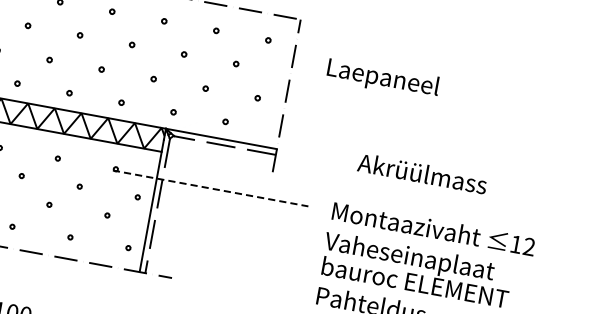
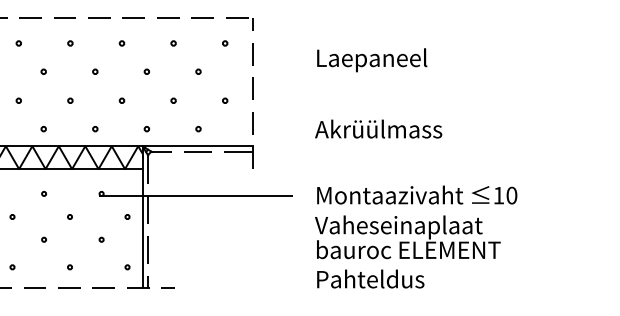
text: (383, 79) -> (372, 60), moved
text: (422, 173) -> (378, 128), moved
line: (210, 188) -> (195, 195), dashed -> solid
text: (528, 246) -> (511, 195), 12 -> 10

